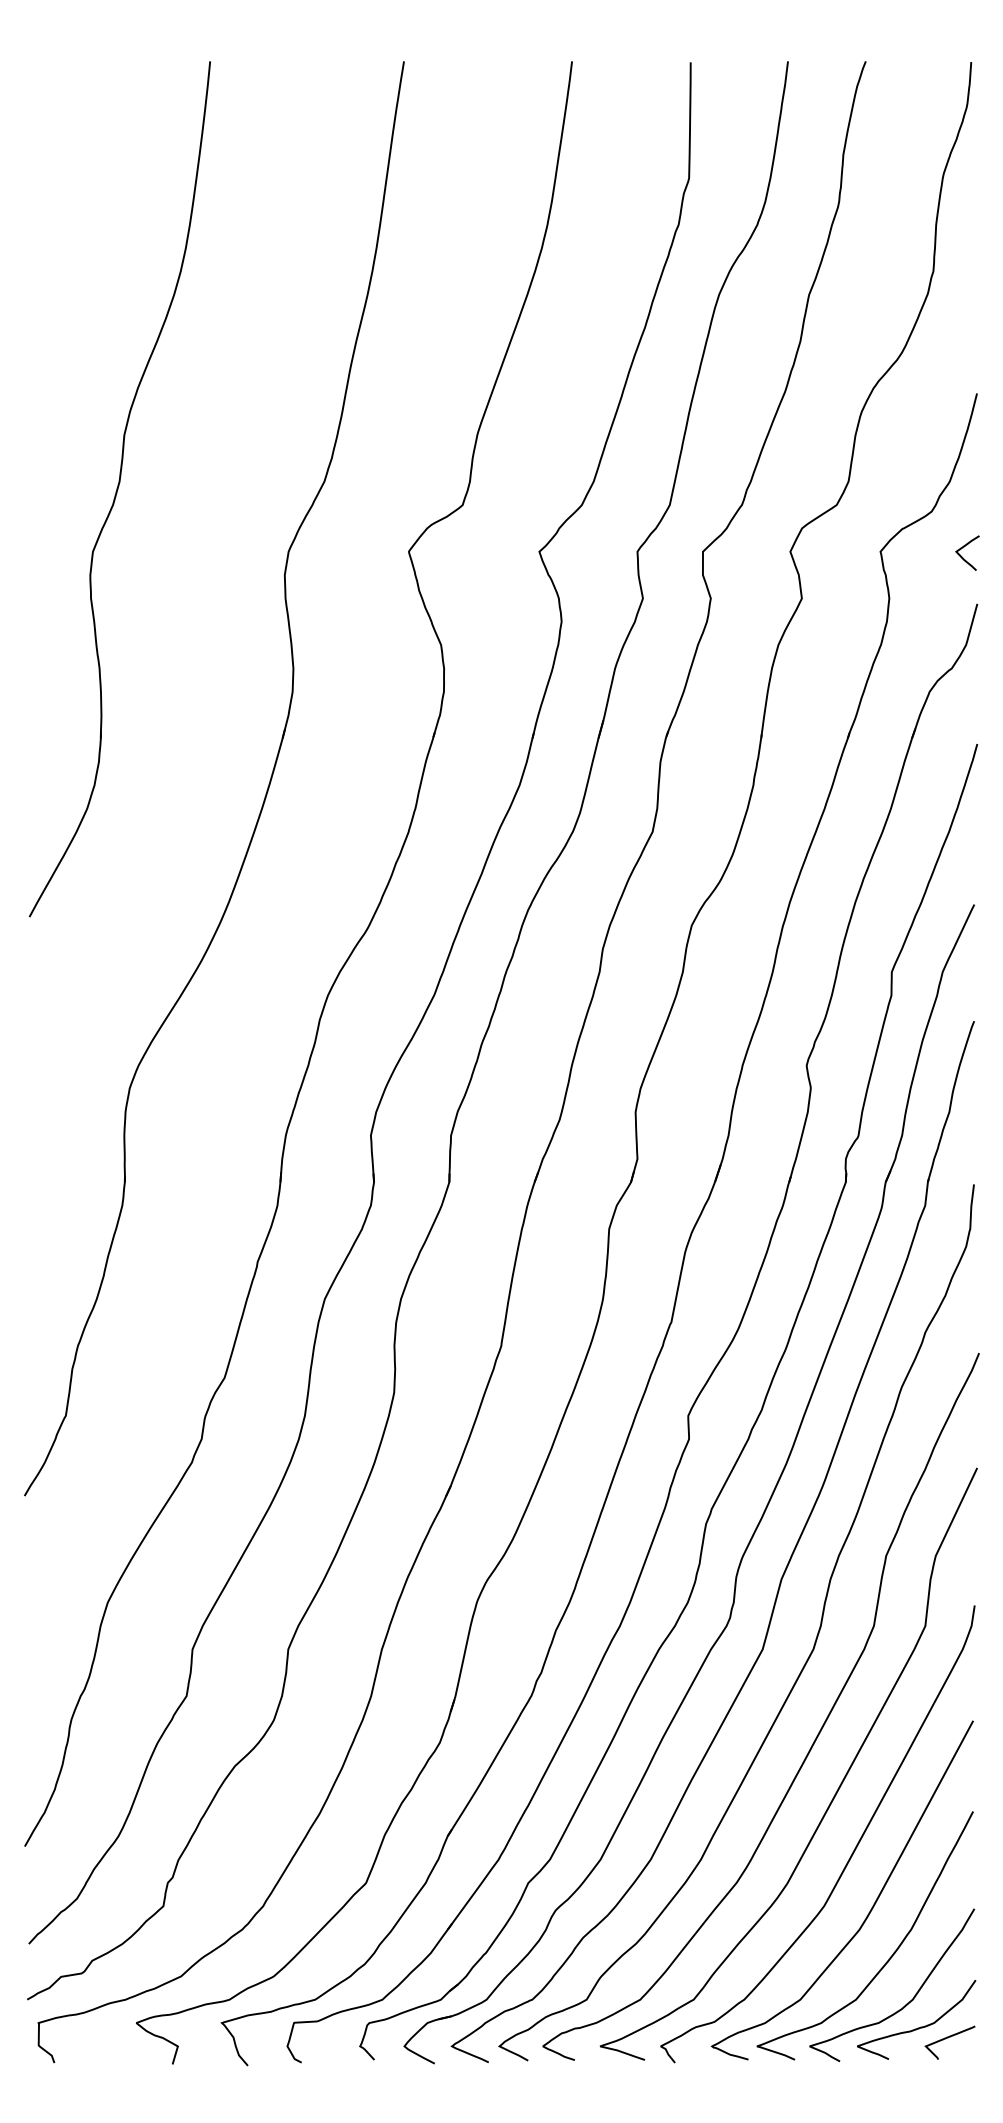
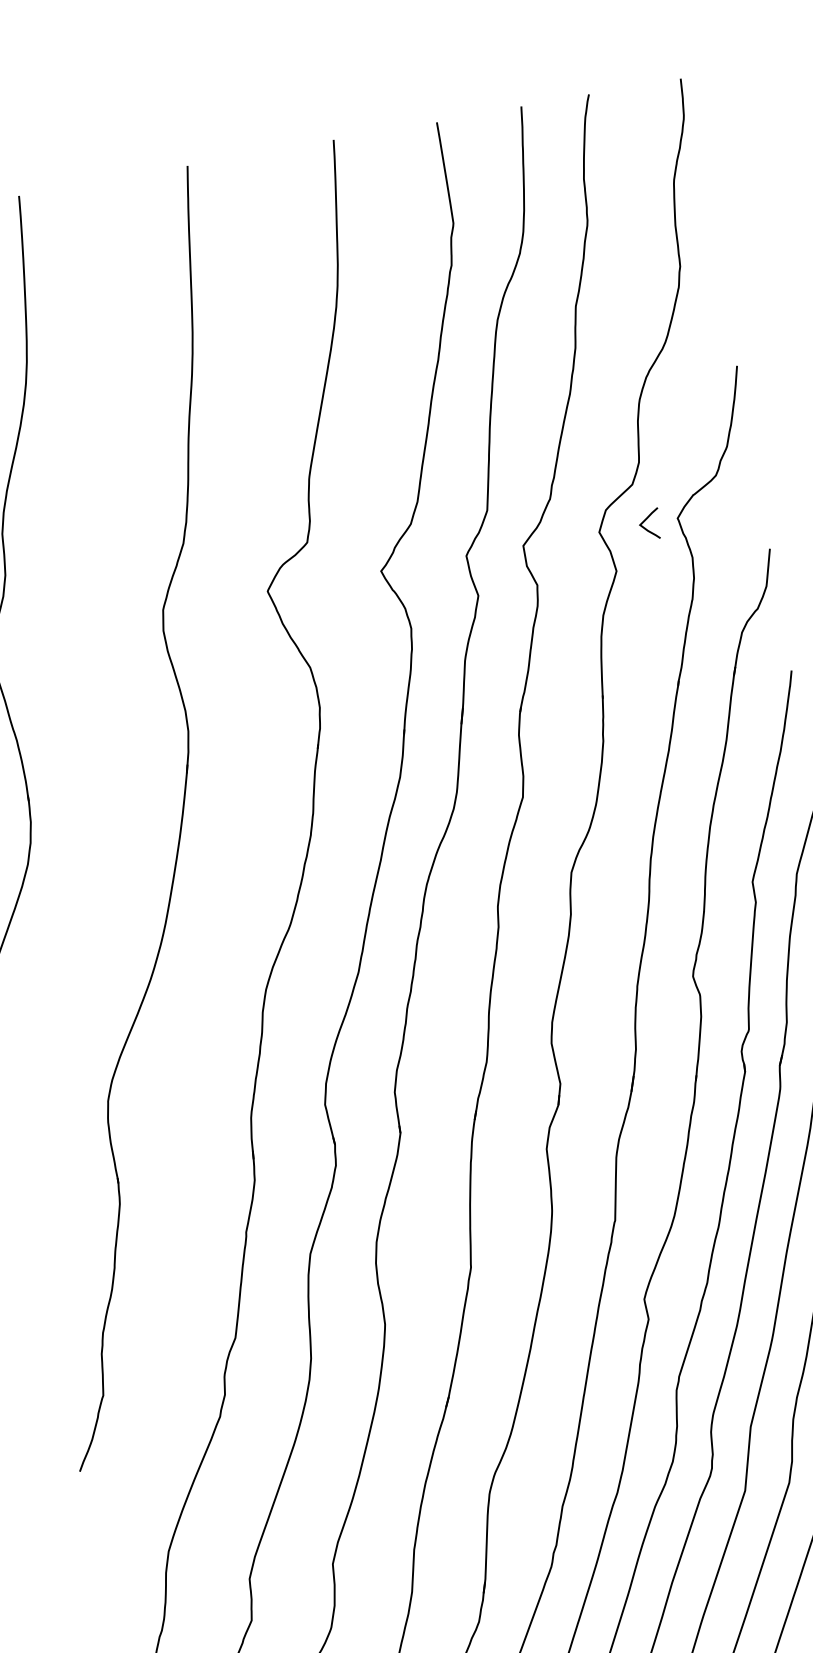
curve: (964, 547) -> (646, 520), moved

